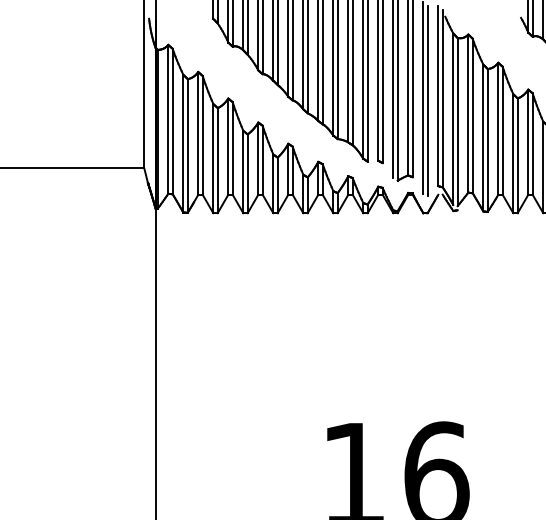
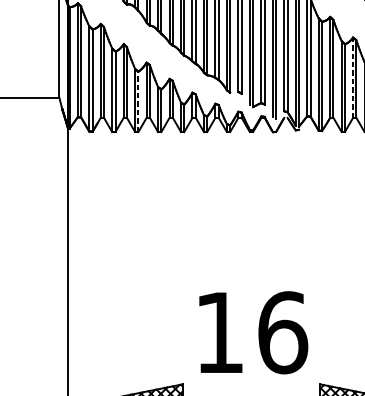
line: (528, 142) -> (353, 77), solid -> dashed
line: (247, 173) -> (138, 101), solid -> dashed

